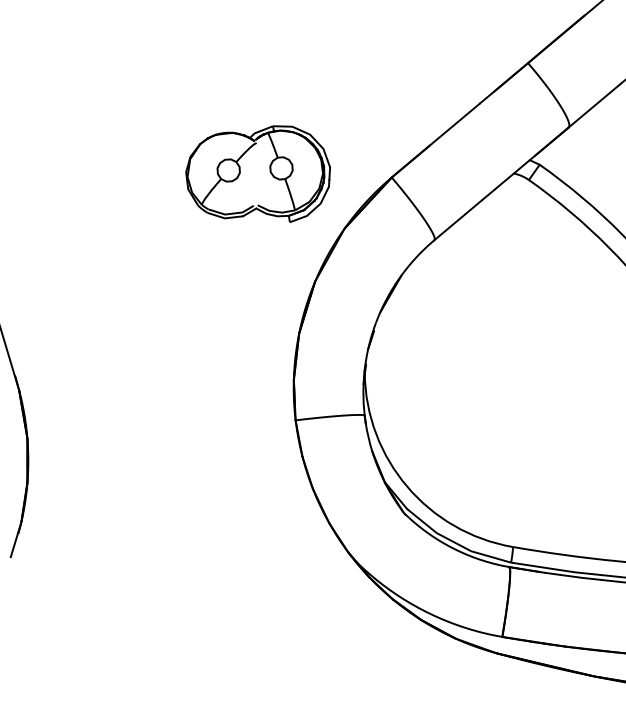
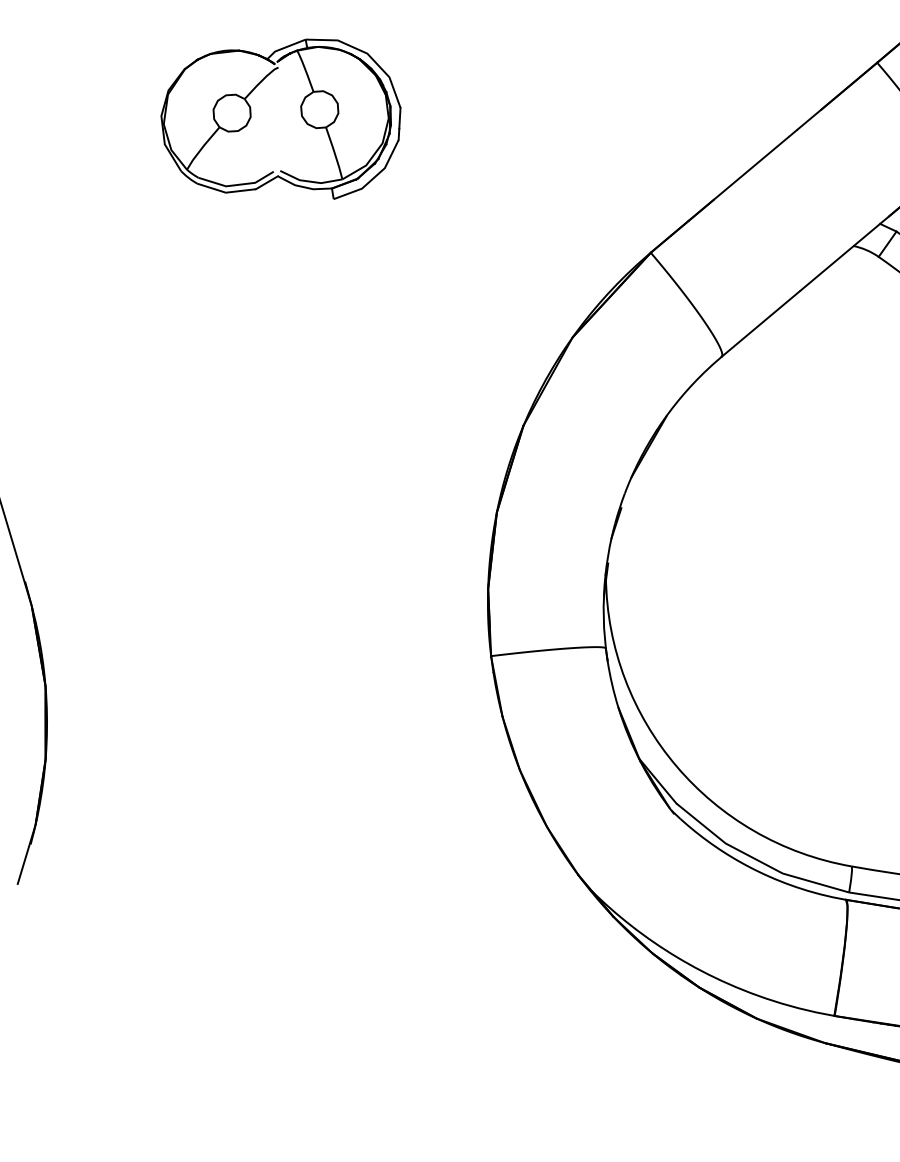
part: (257, 173) -> (279, 118), moved

